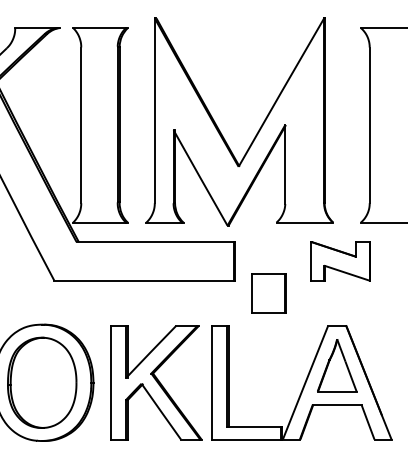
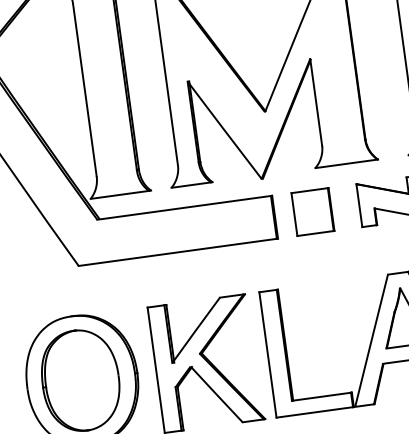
part: (268, 293) -> (312, 212), moved

